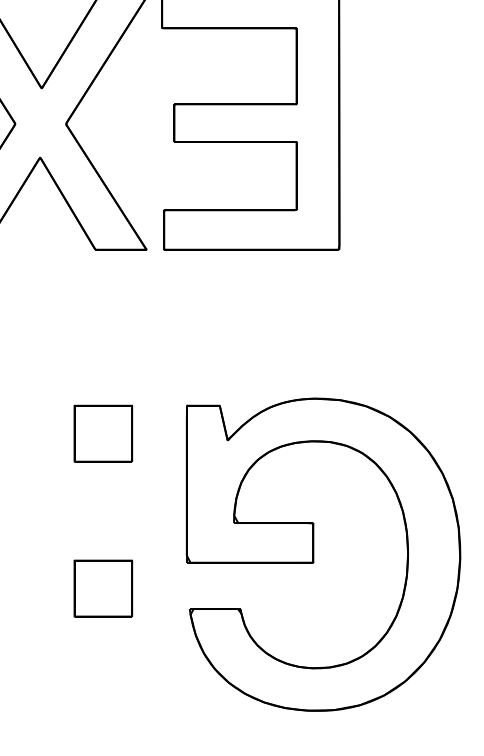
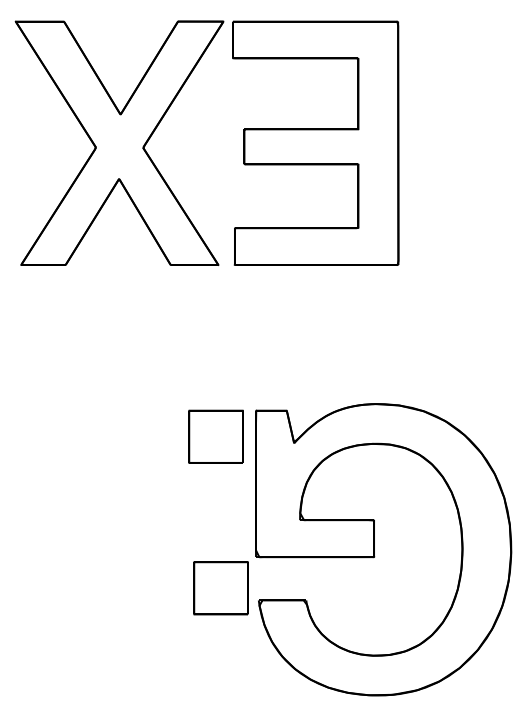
part: (102, 433) -> (215, 436), moved
part: (102, 588) -> (220, 588), moved

